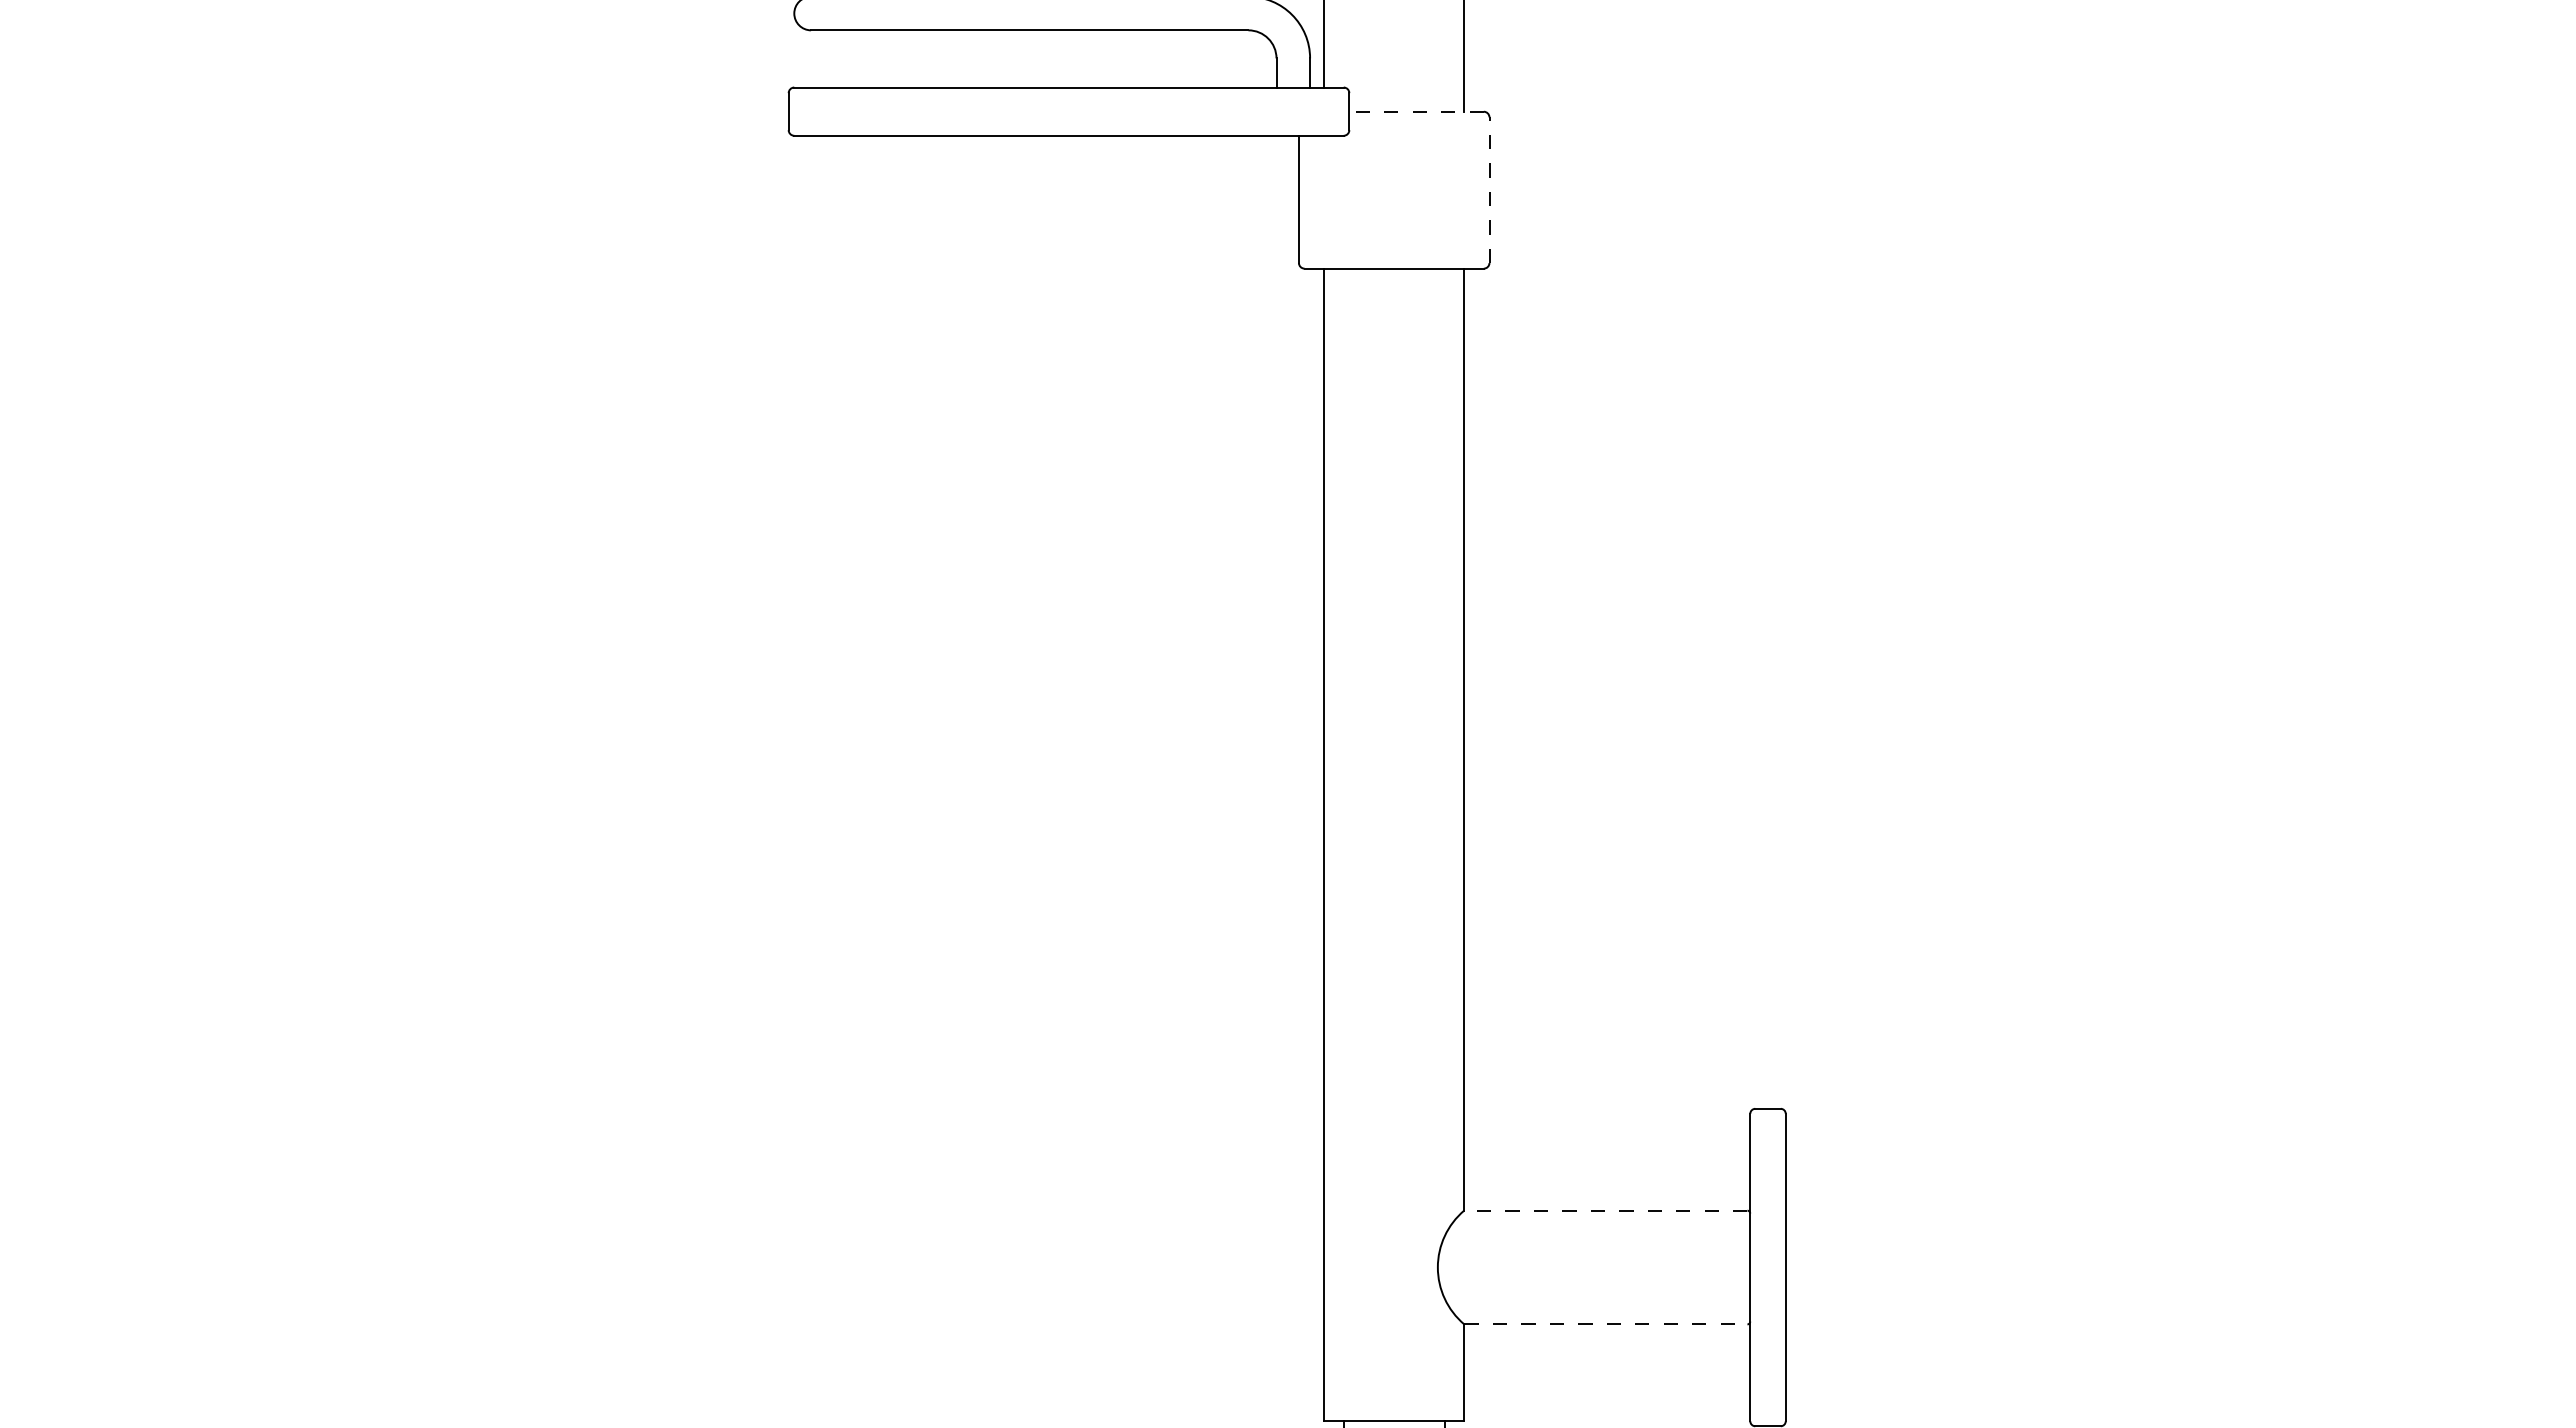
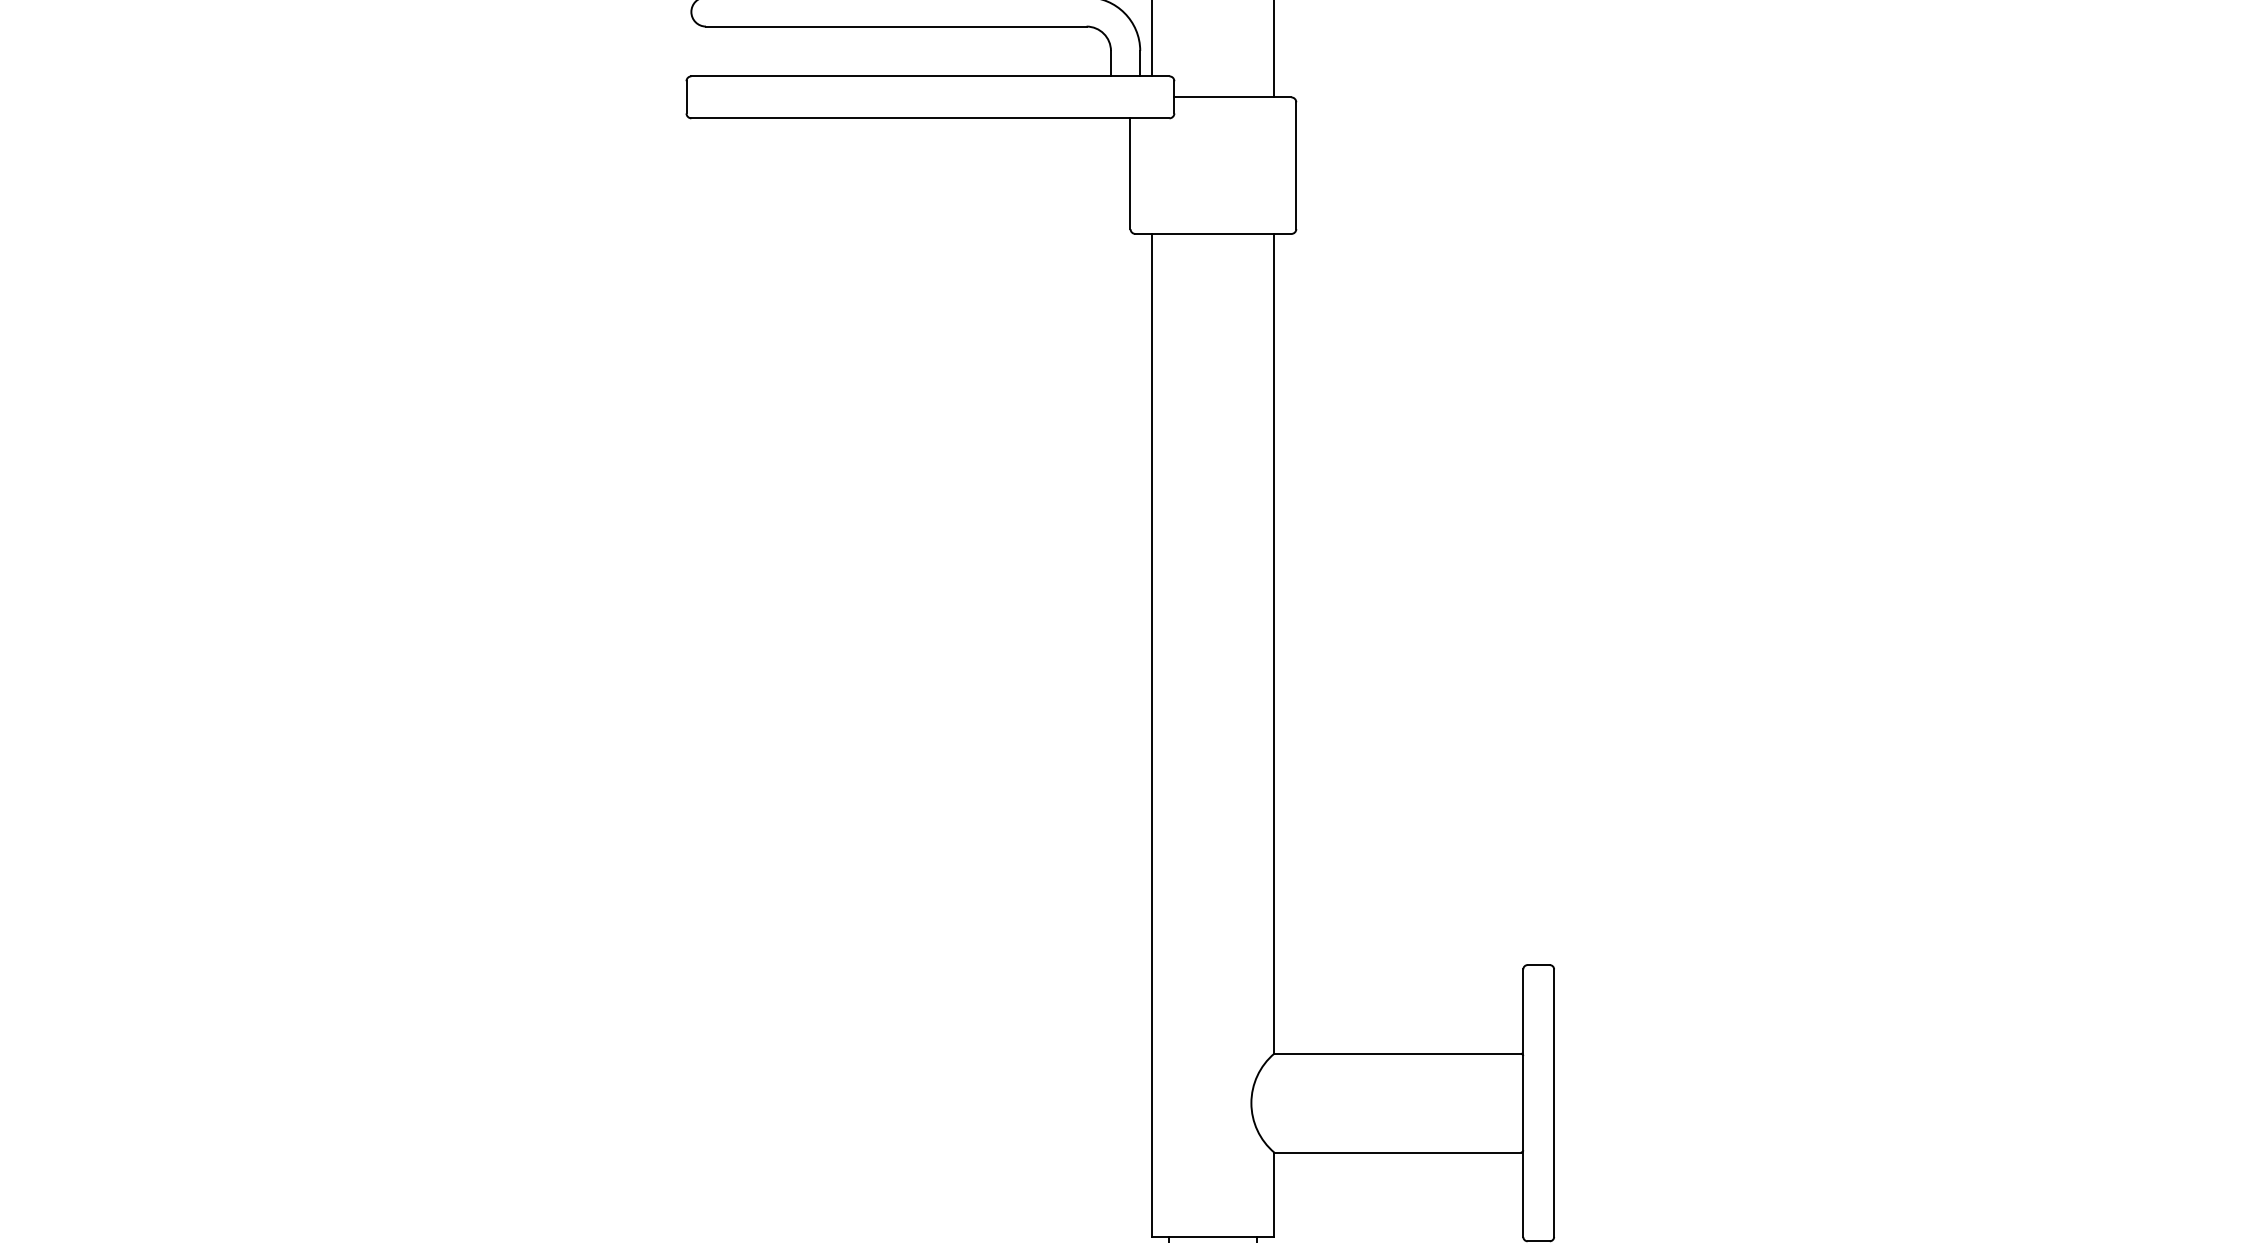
line: (1416, 111) -> (1232, 97), dashed -> solid
line: (1489, 190) -> (1296, 165), dashed -> solid
line: (1605, 1210) -> (1397, 1053), dashed -> solid
line: (1605, 1324) -> (1397, 1152), dashed -> solid

